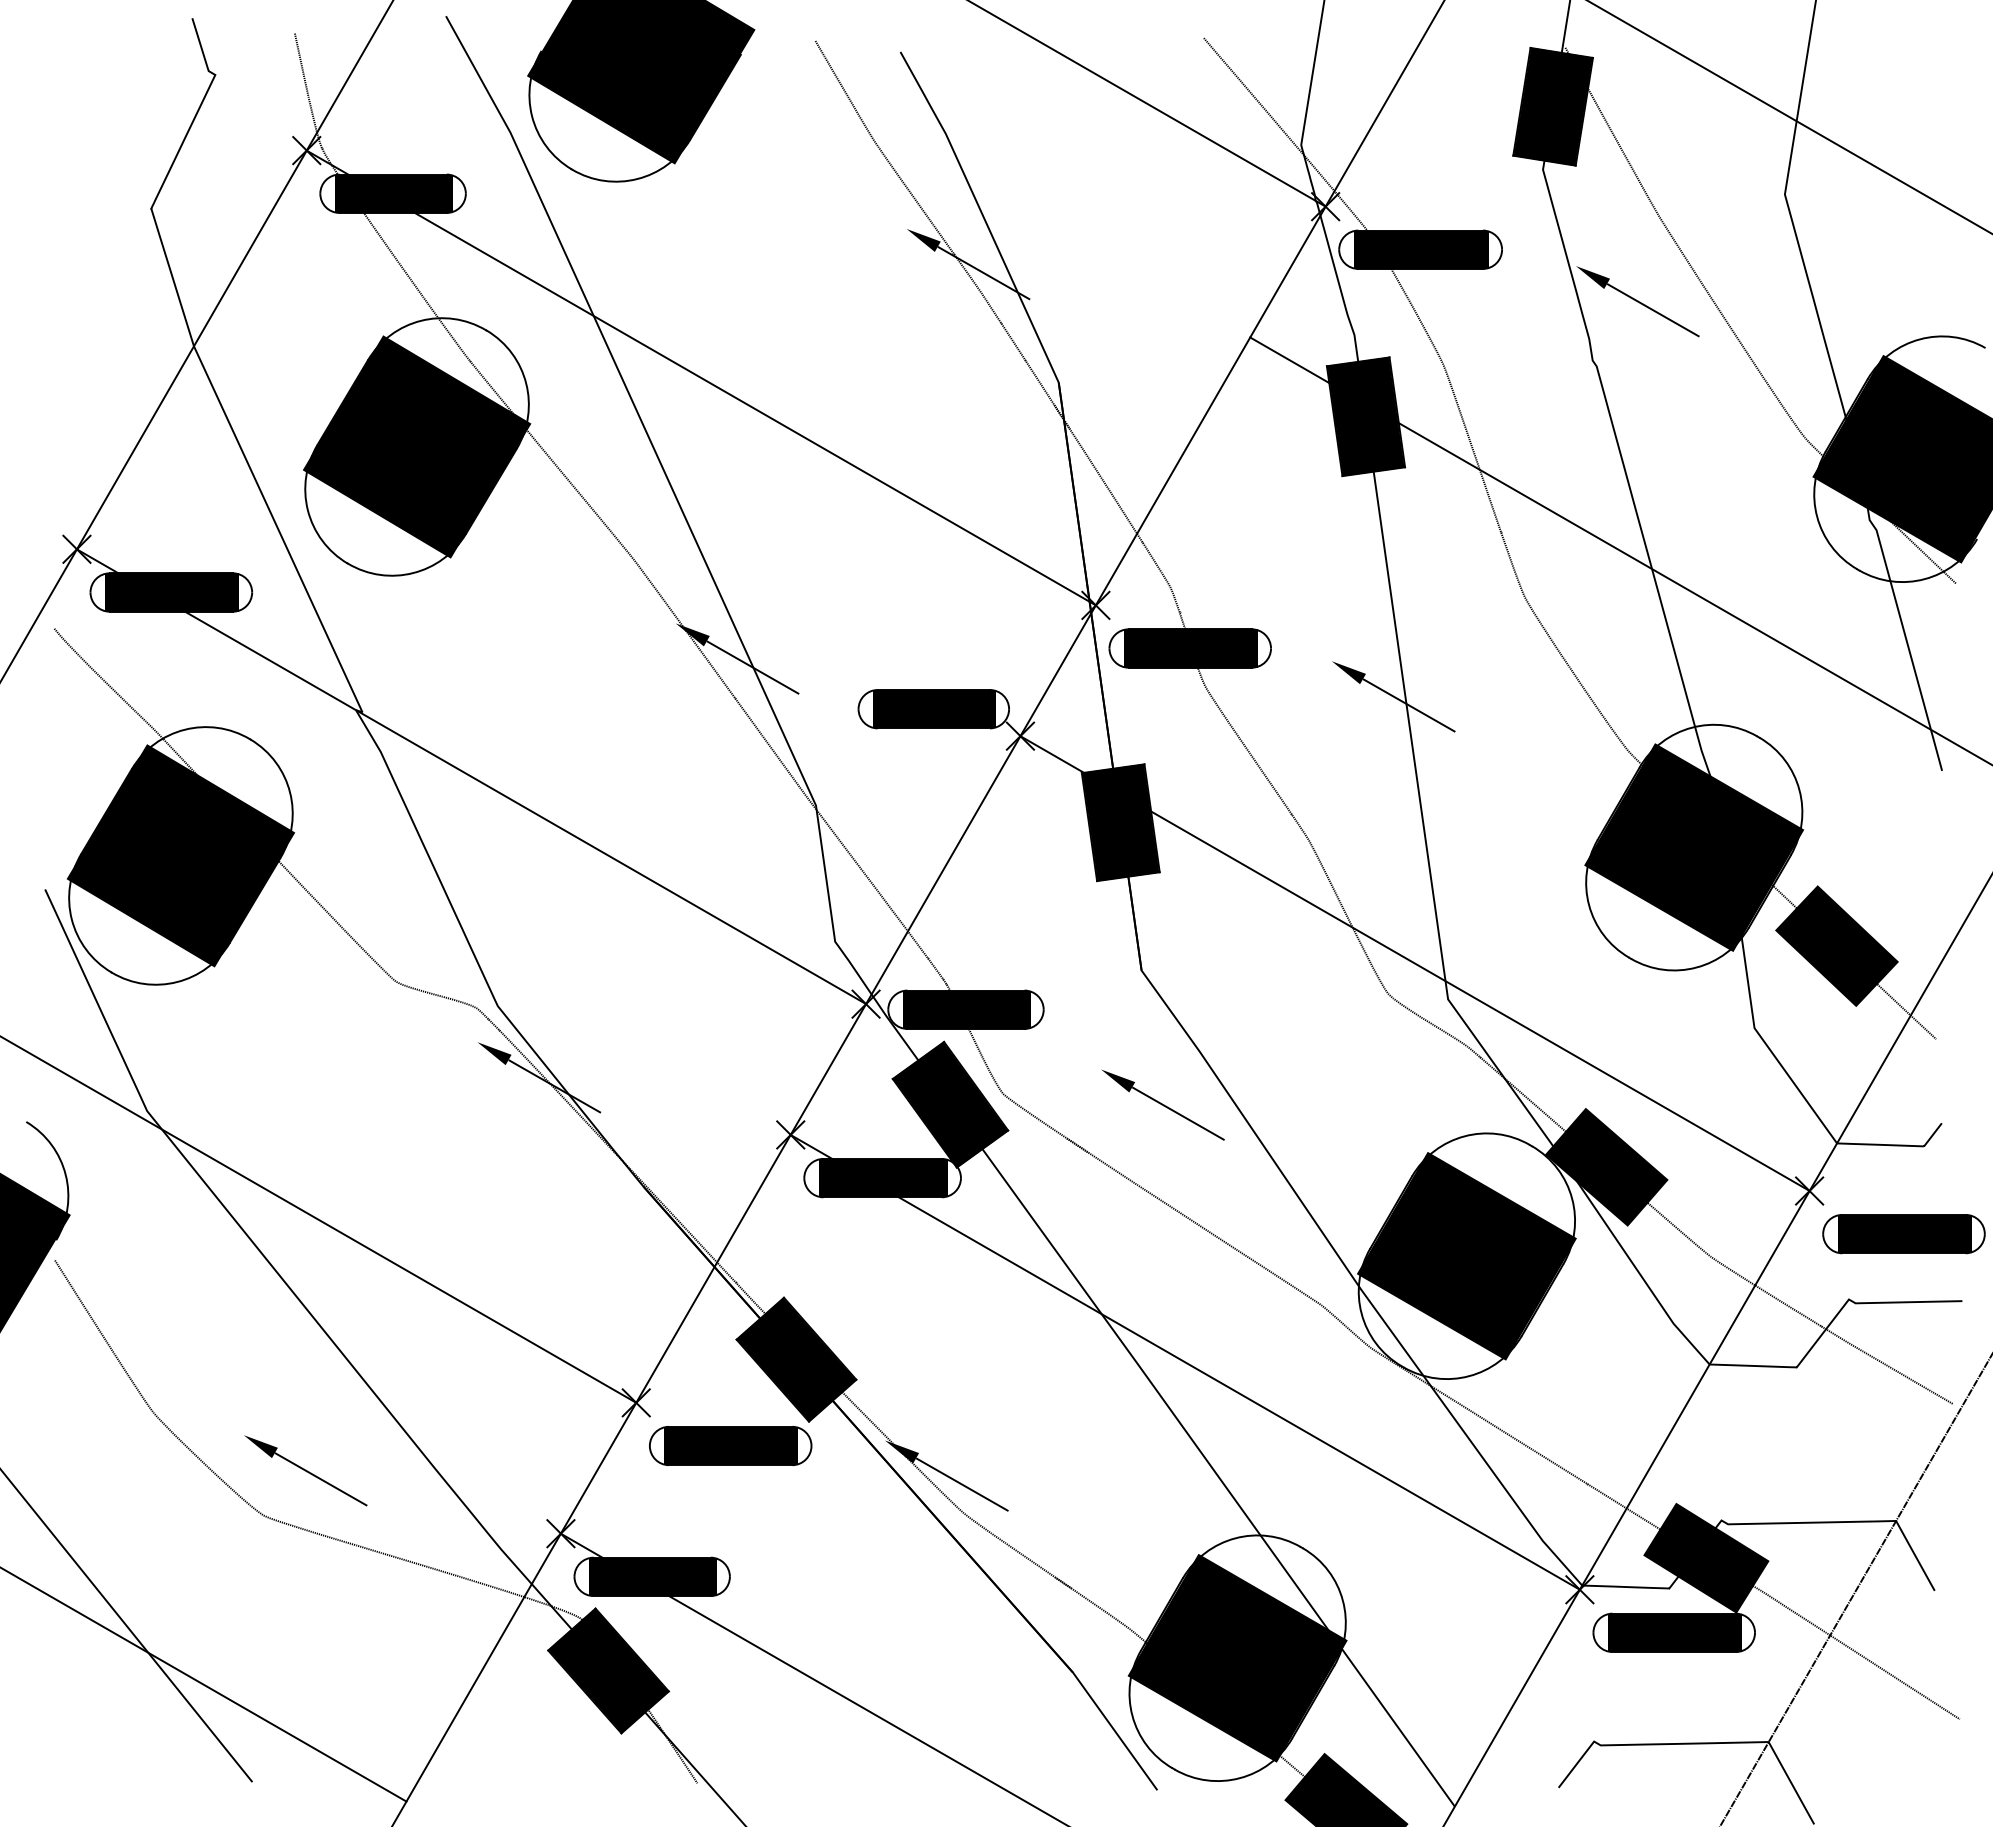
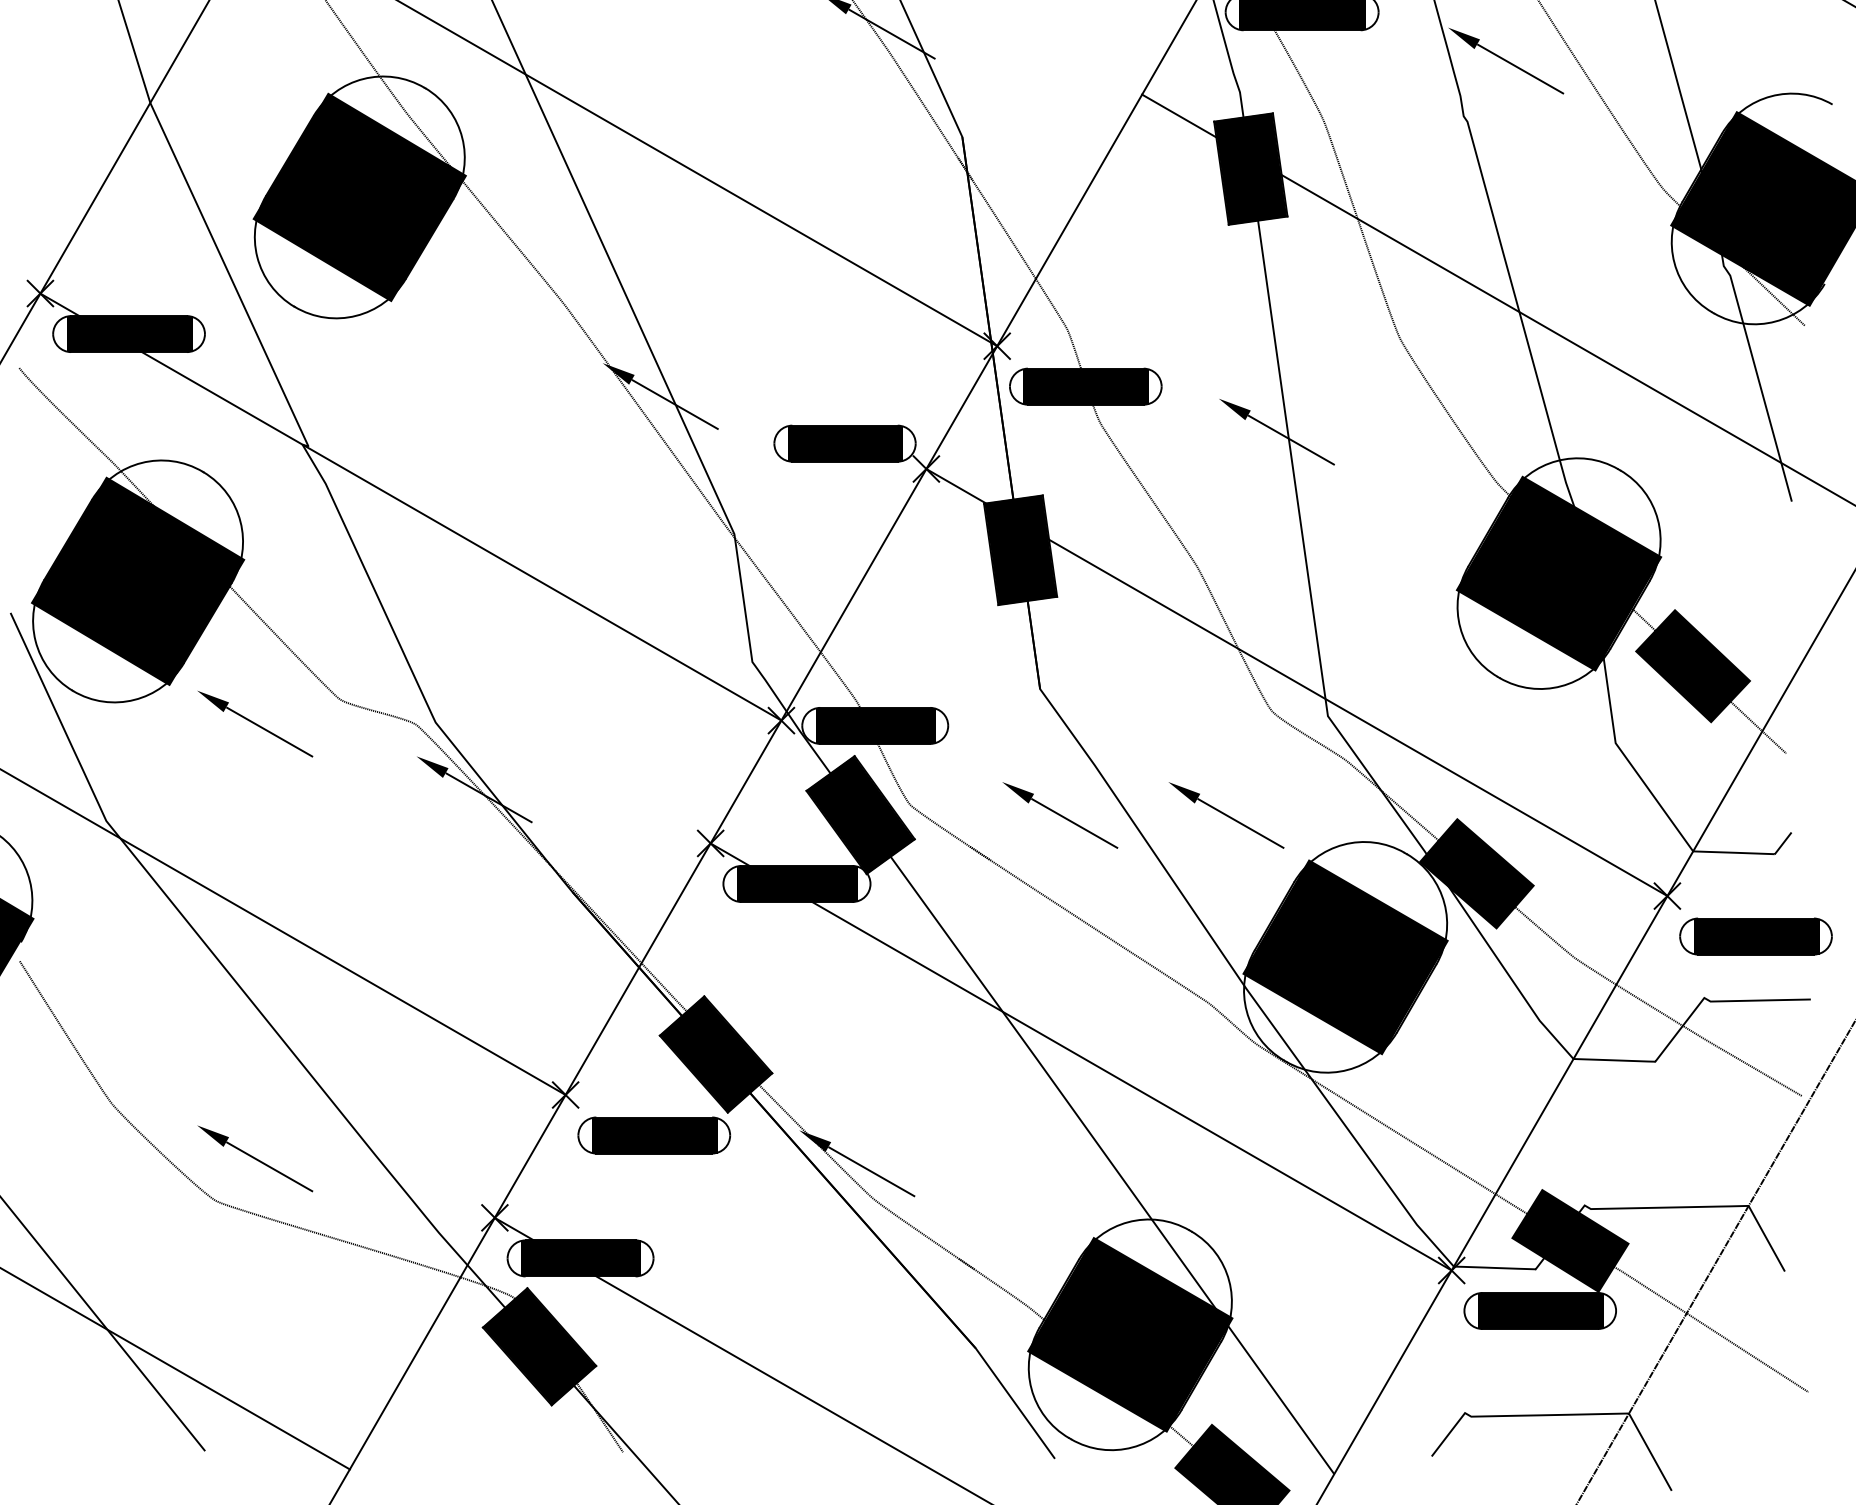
part: (305, 1007) -> (255, 723), added
part: (1339, 1104) -> (1225, 814), added

